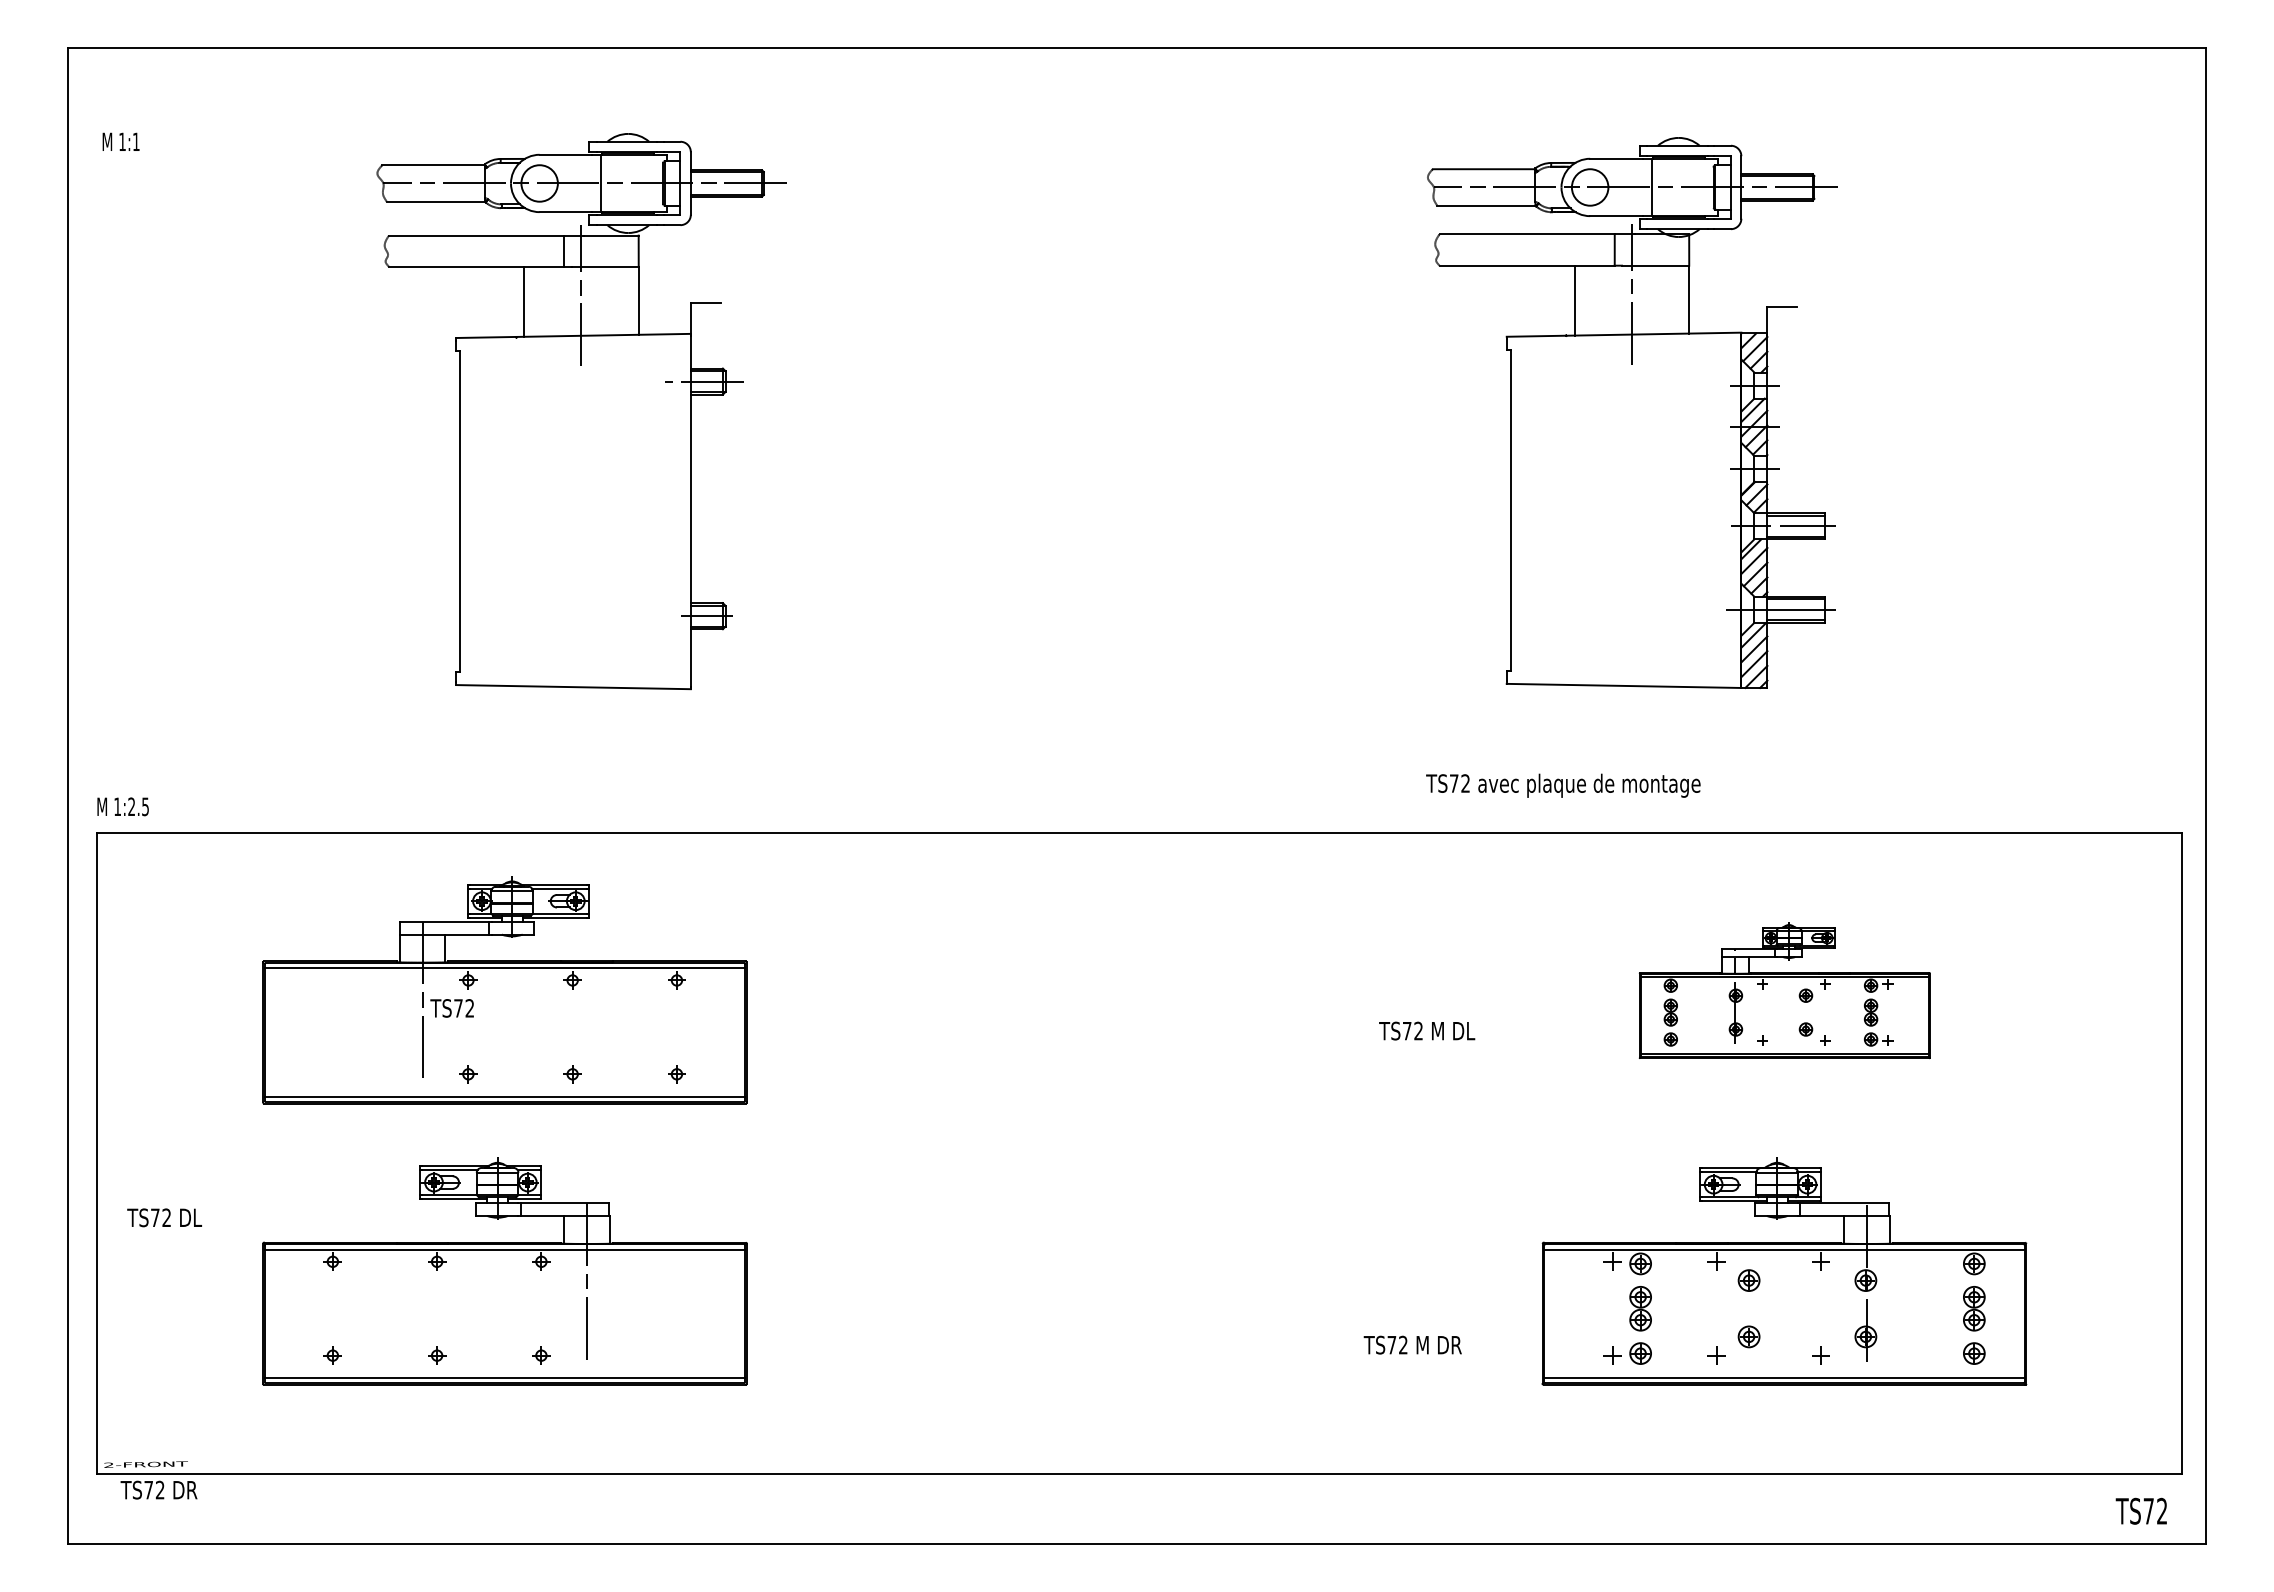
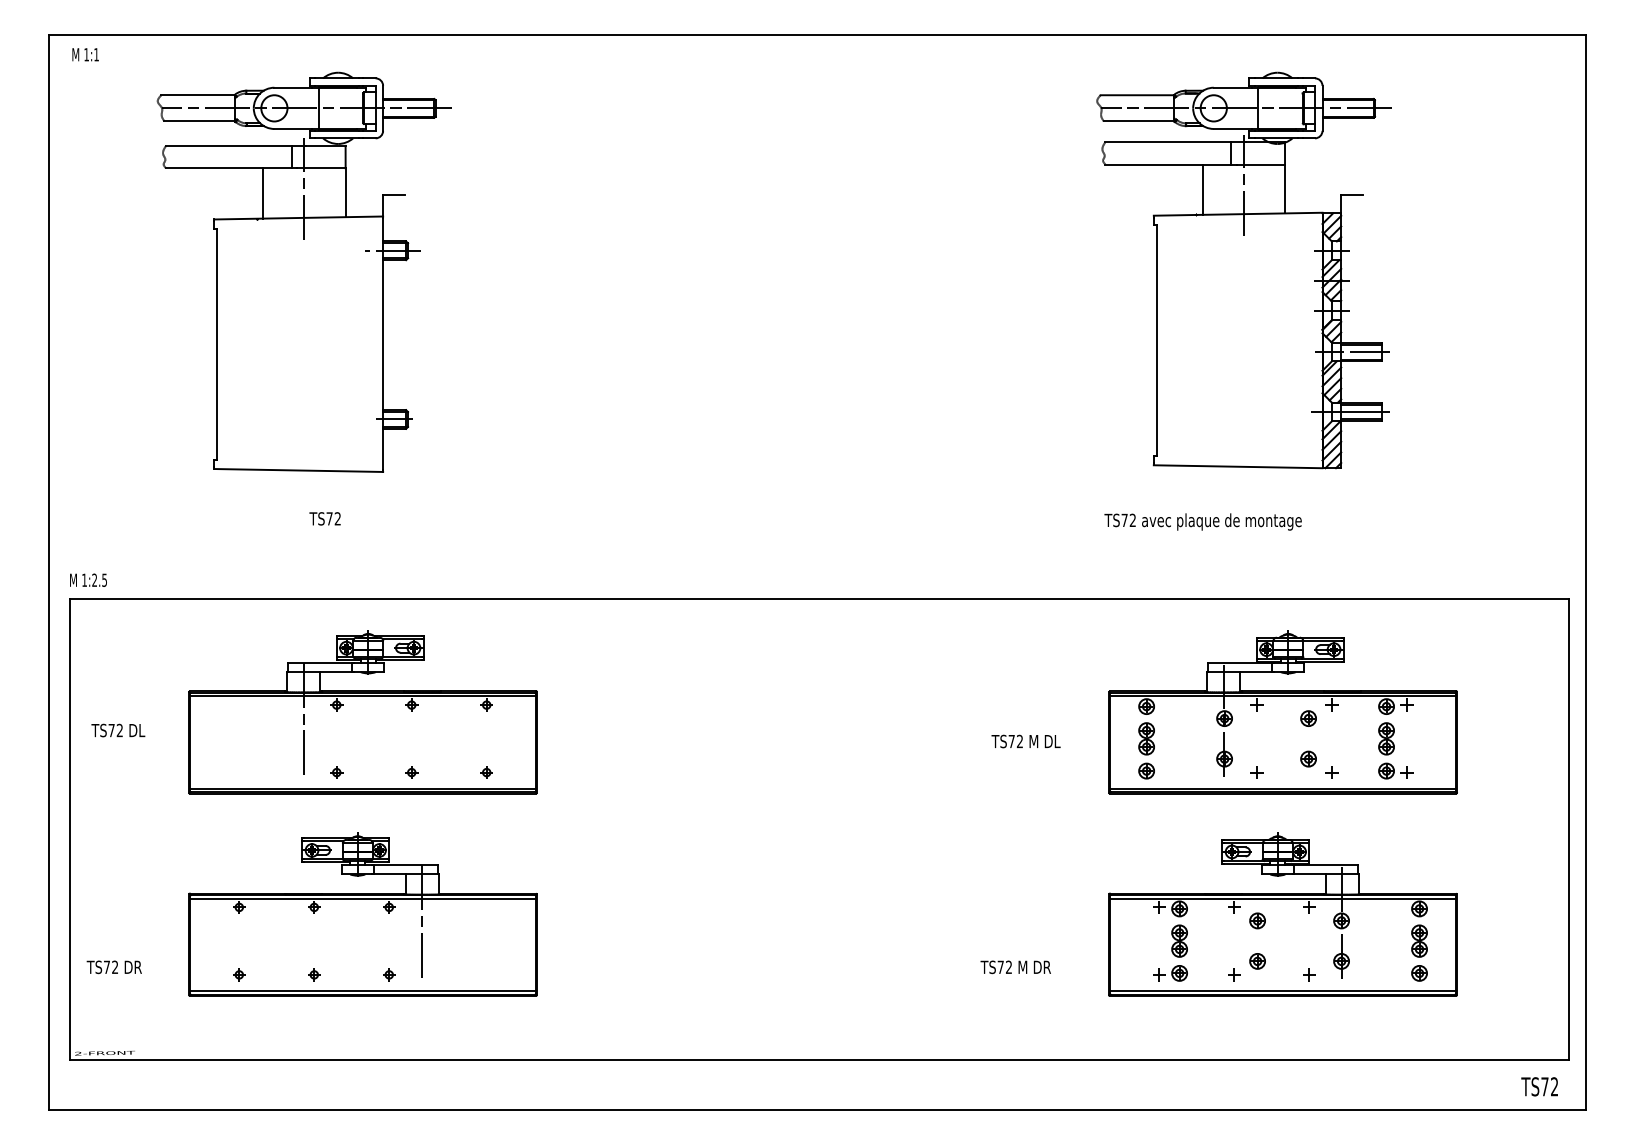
text: (120, 141) -> (85, 54), moved
part: (581, 411) -> (304, 272), moved
part: (1632, 412) -> (1244, 270), moved
text: (1563, 785) -> (1203, 521), moved
part: (1784, 990) -> (1283, 712), size x1.67
text: (451, 1008) -> (324, 518), moved
text: (164, 1217) -> (118, 730), moved
text: (158, 1489) -> (113, 966), moved

